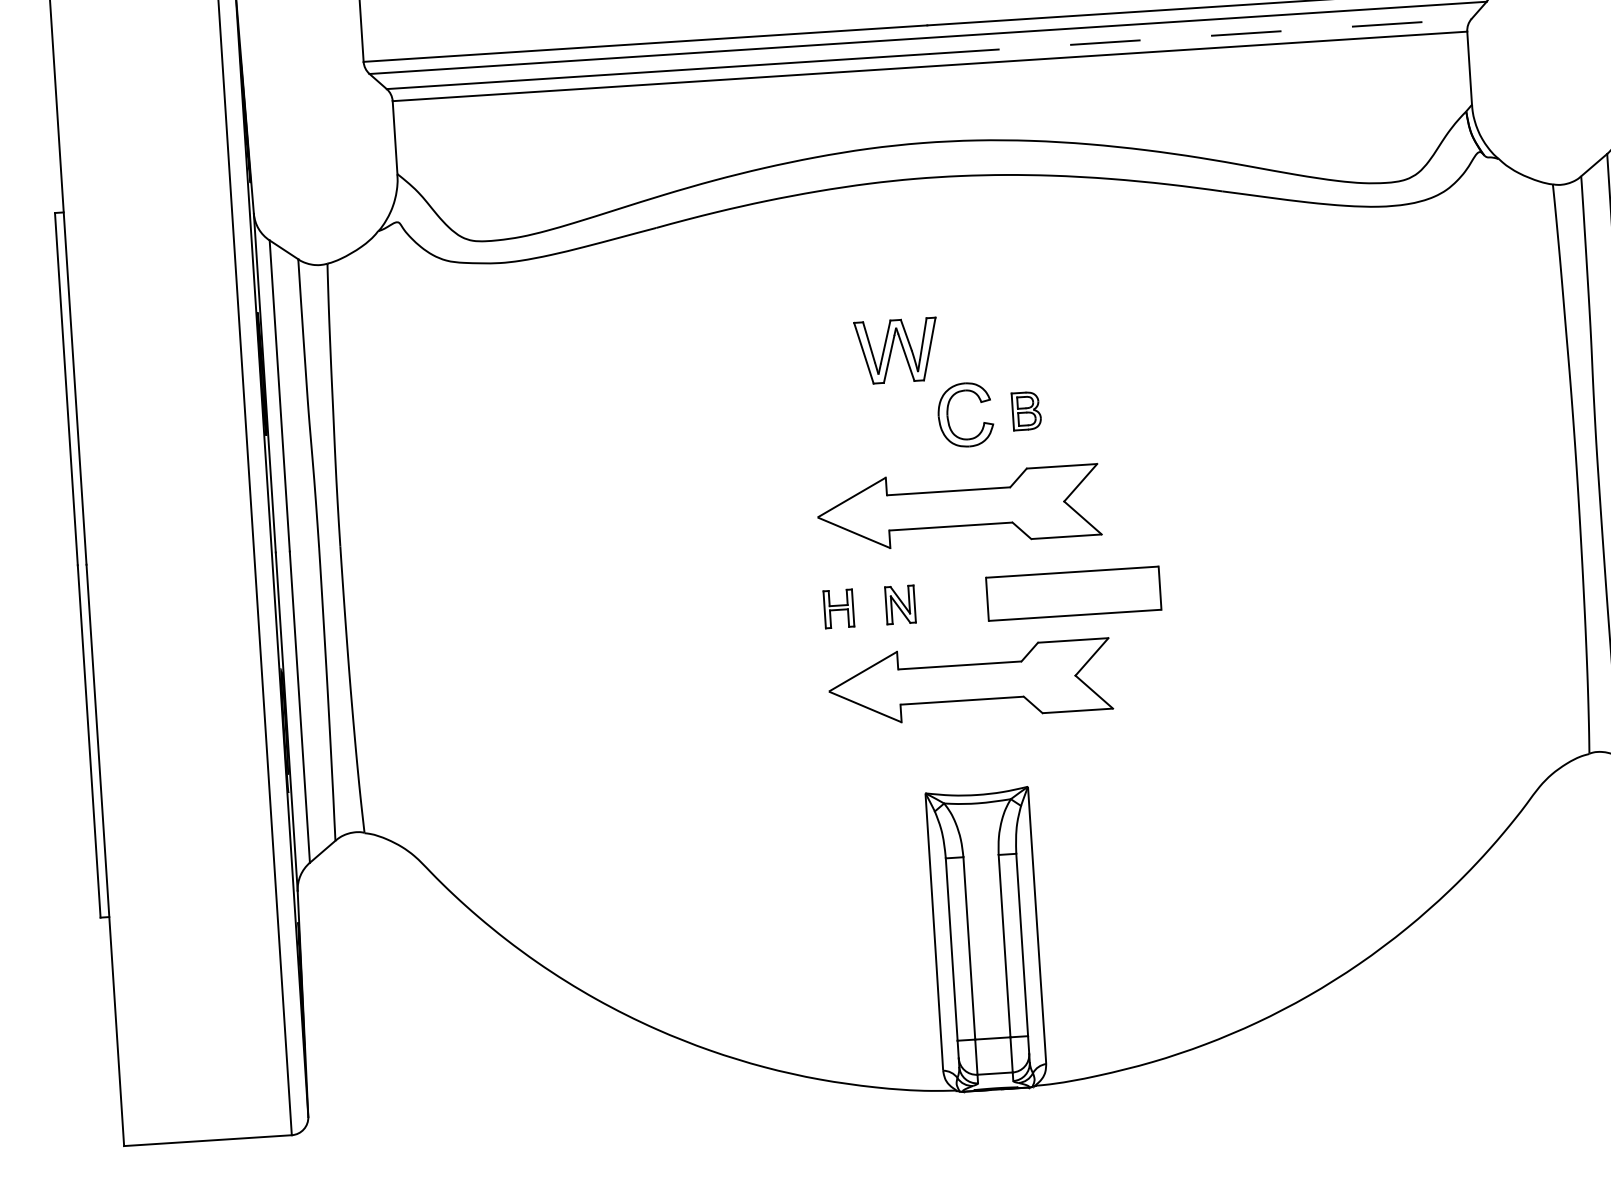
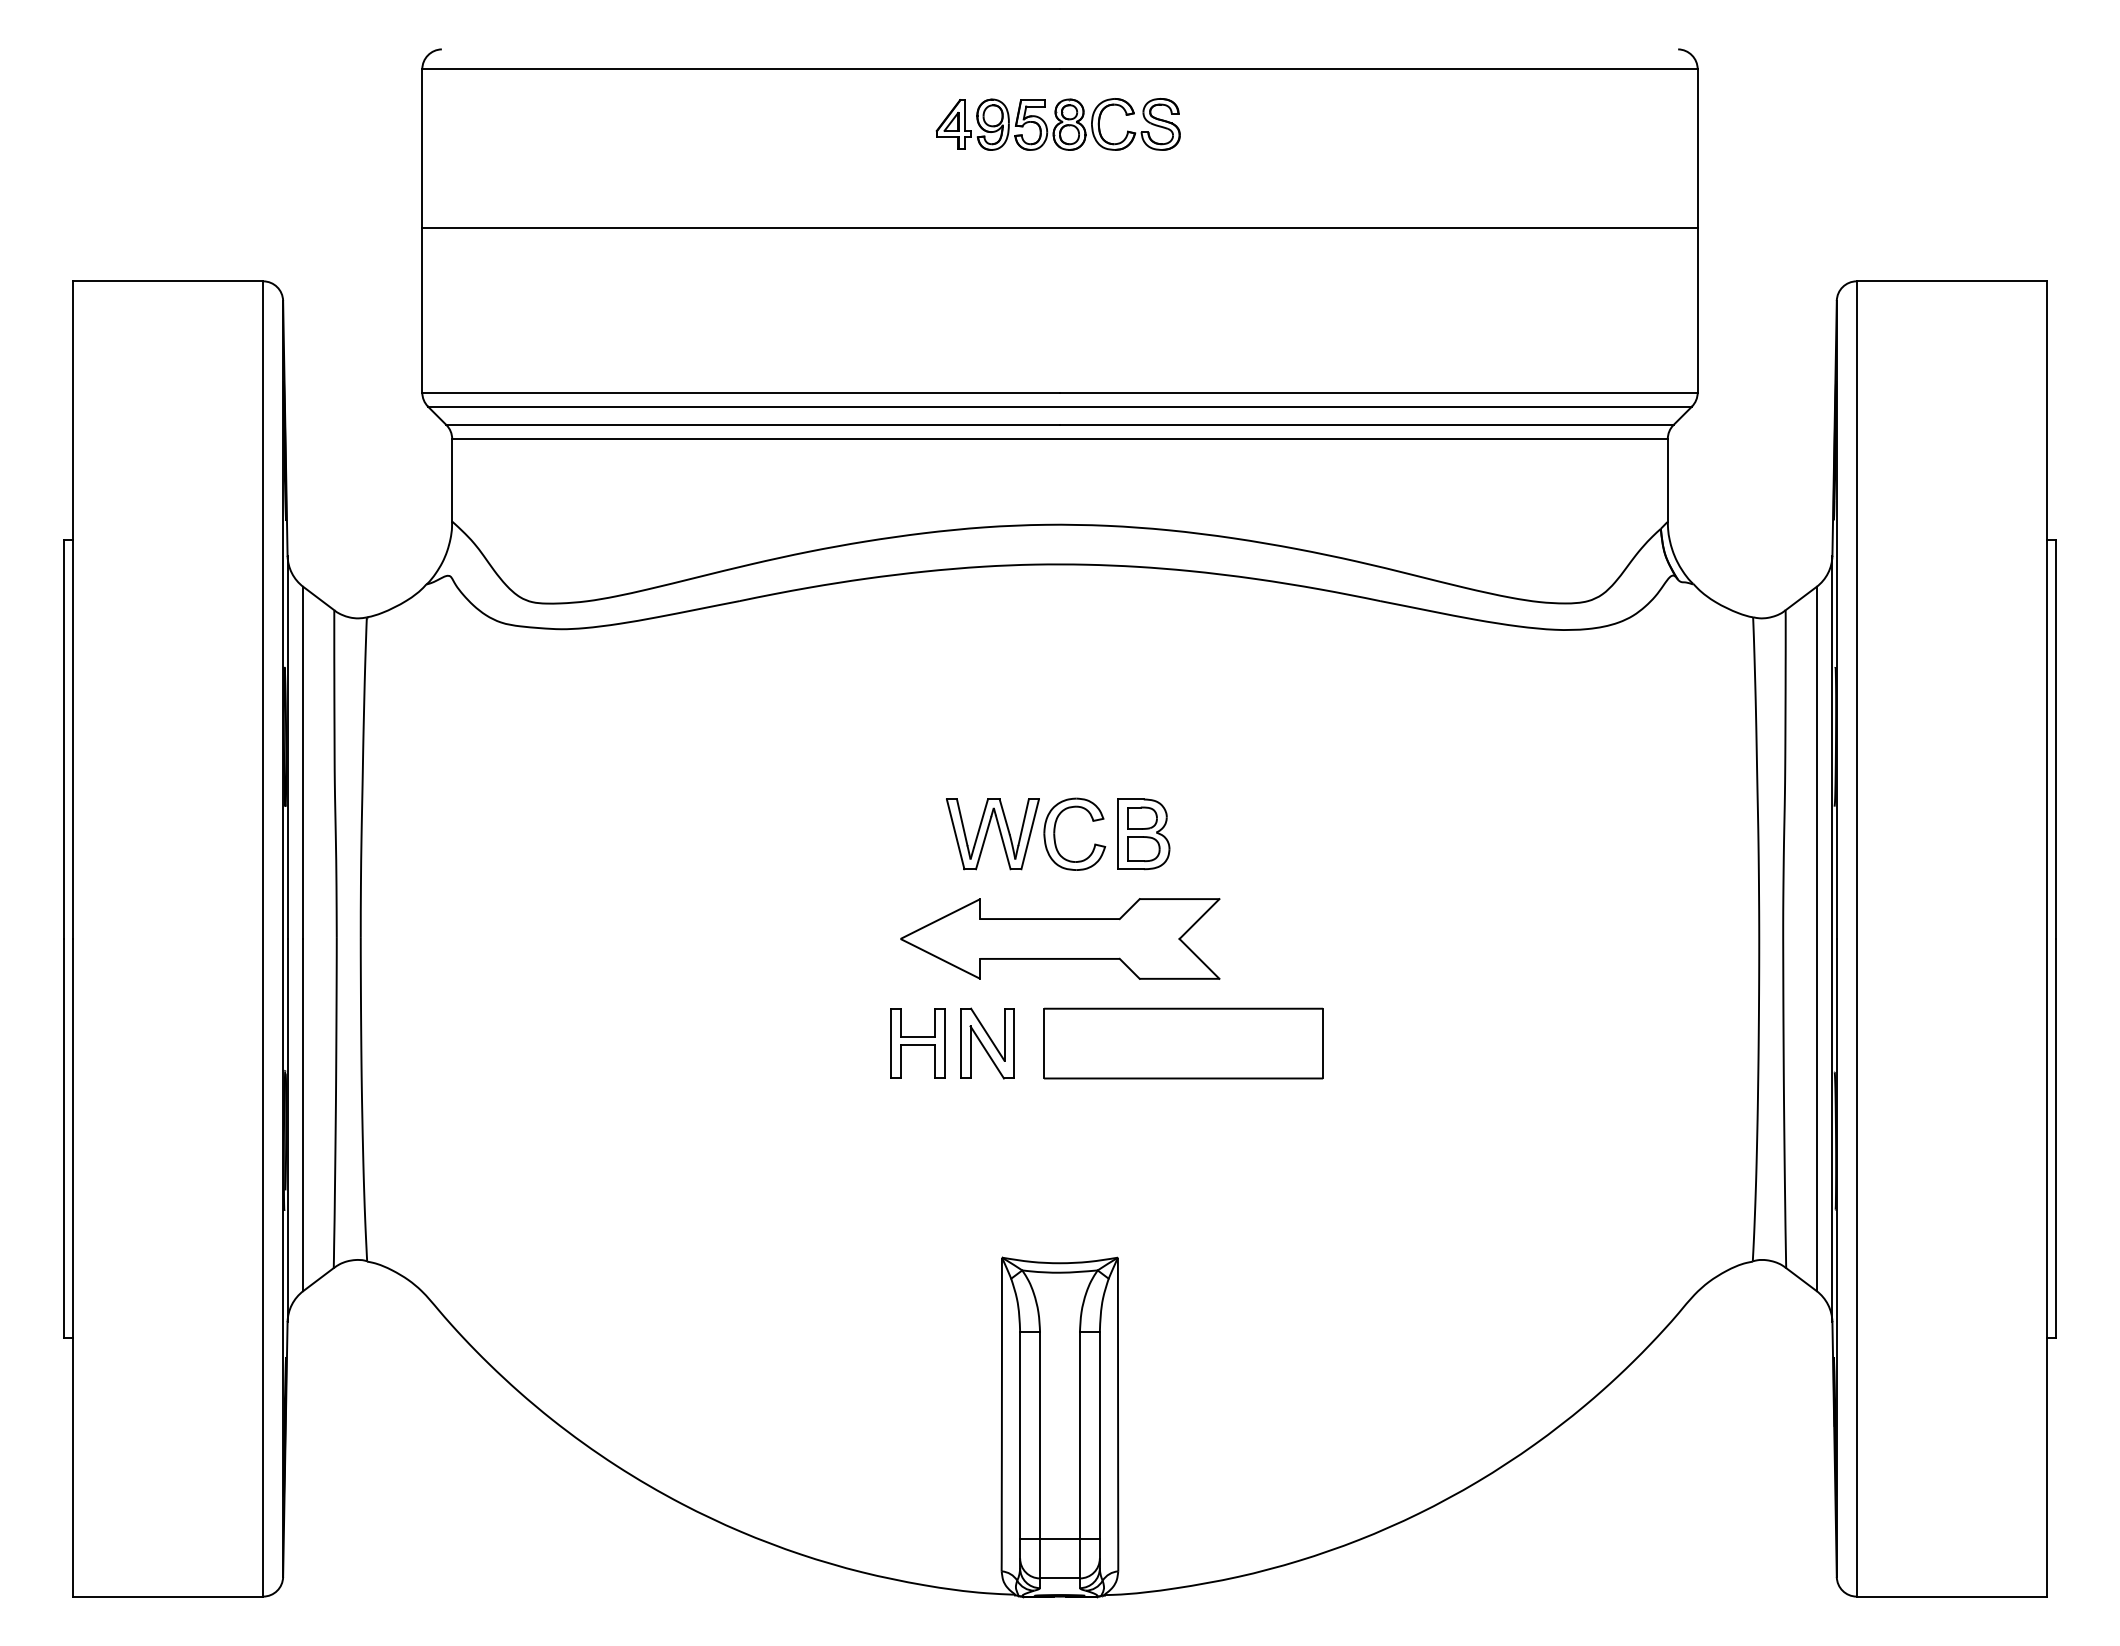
line: (1200, 36) -> (1366, 424), dashed -> solid
part: (896, 351) -> (992, 834), moved
part: (1026, 411) -> (1143, 834), size x1.67
part: (1073, 593) -> (1183, 1043), size x1.43
part: (900, 604) -> (987, 1043), size x1.67
part: (838, 608) -> (917, 1043), size x1.67
part: (970, 682) -> (1060, 1135), removed

